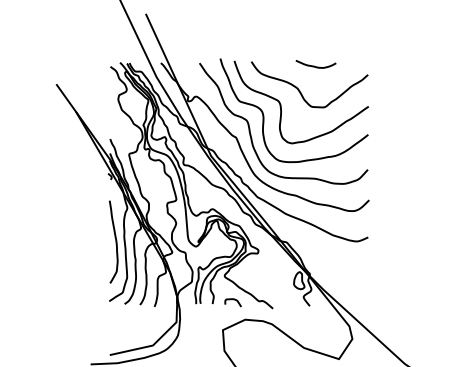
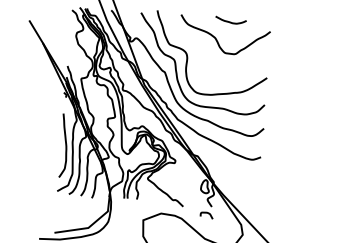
curve: (281, 104) -> (201, 49), removed
curve: (231, 300) -> (205, 213), moved

